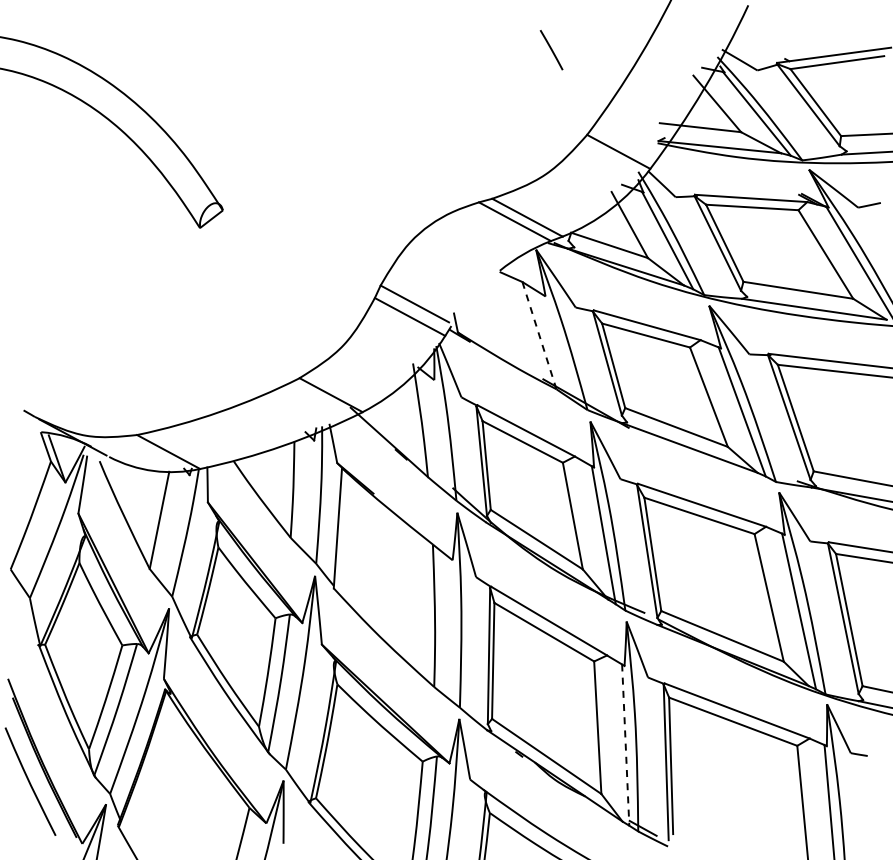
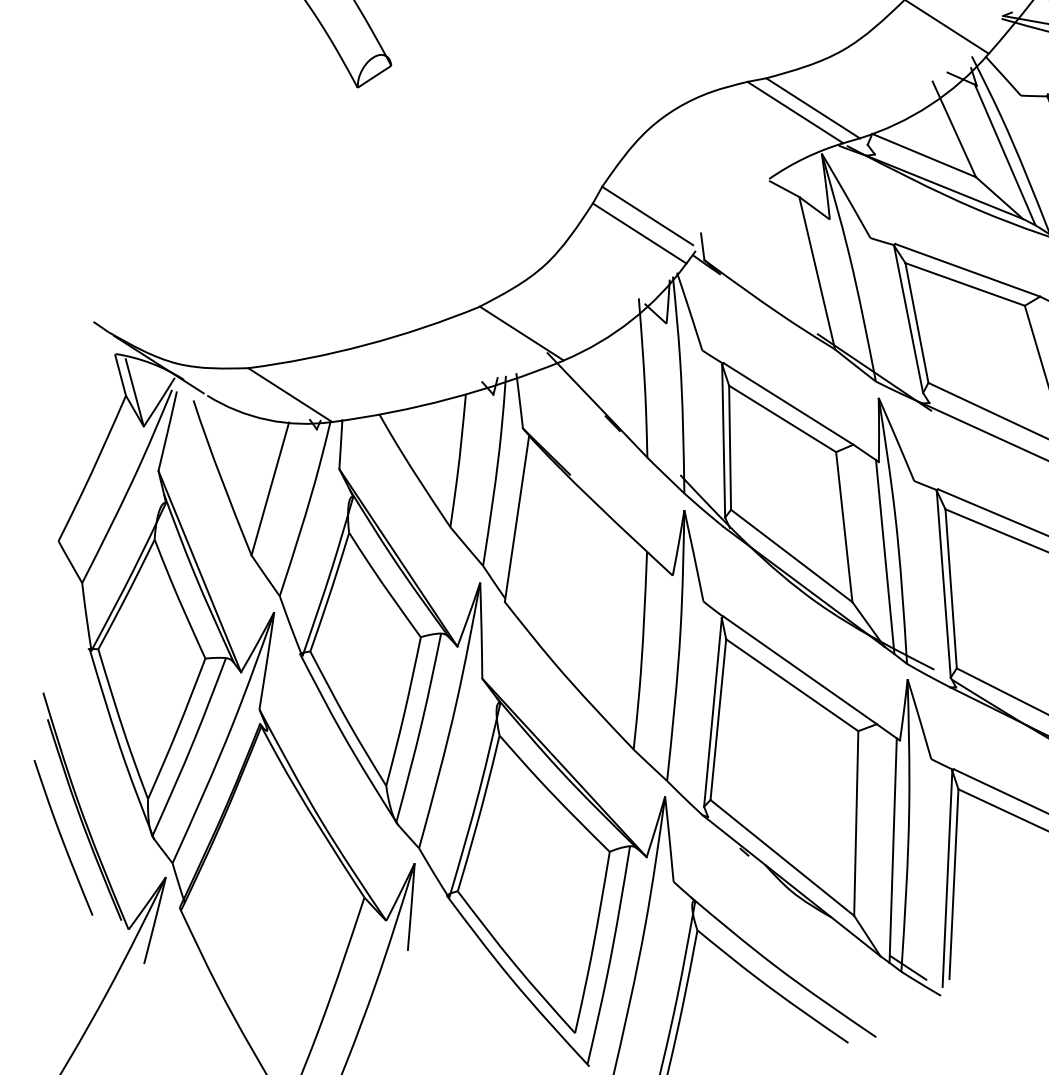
line: (539, 336) -> (817, 274), dashed -> solid
line: (625, 745) -> (892, 851), dashed -> solid

